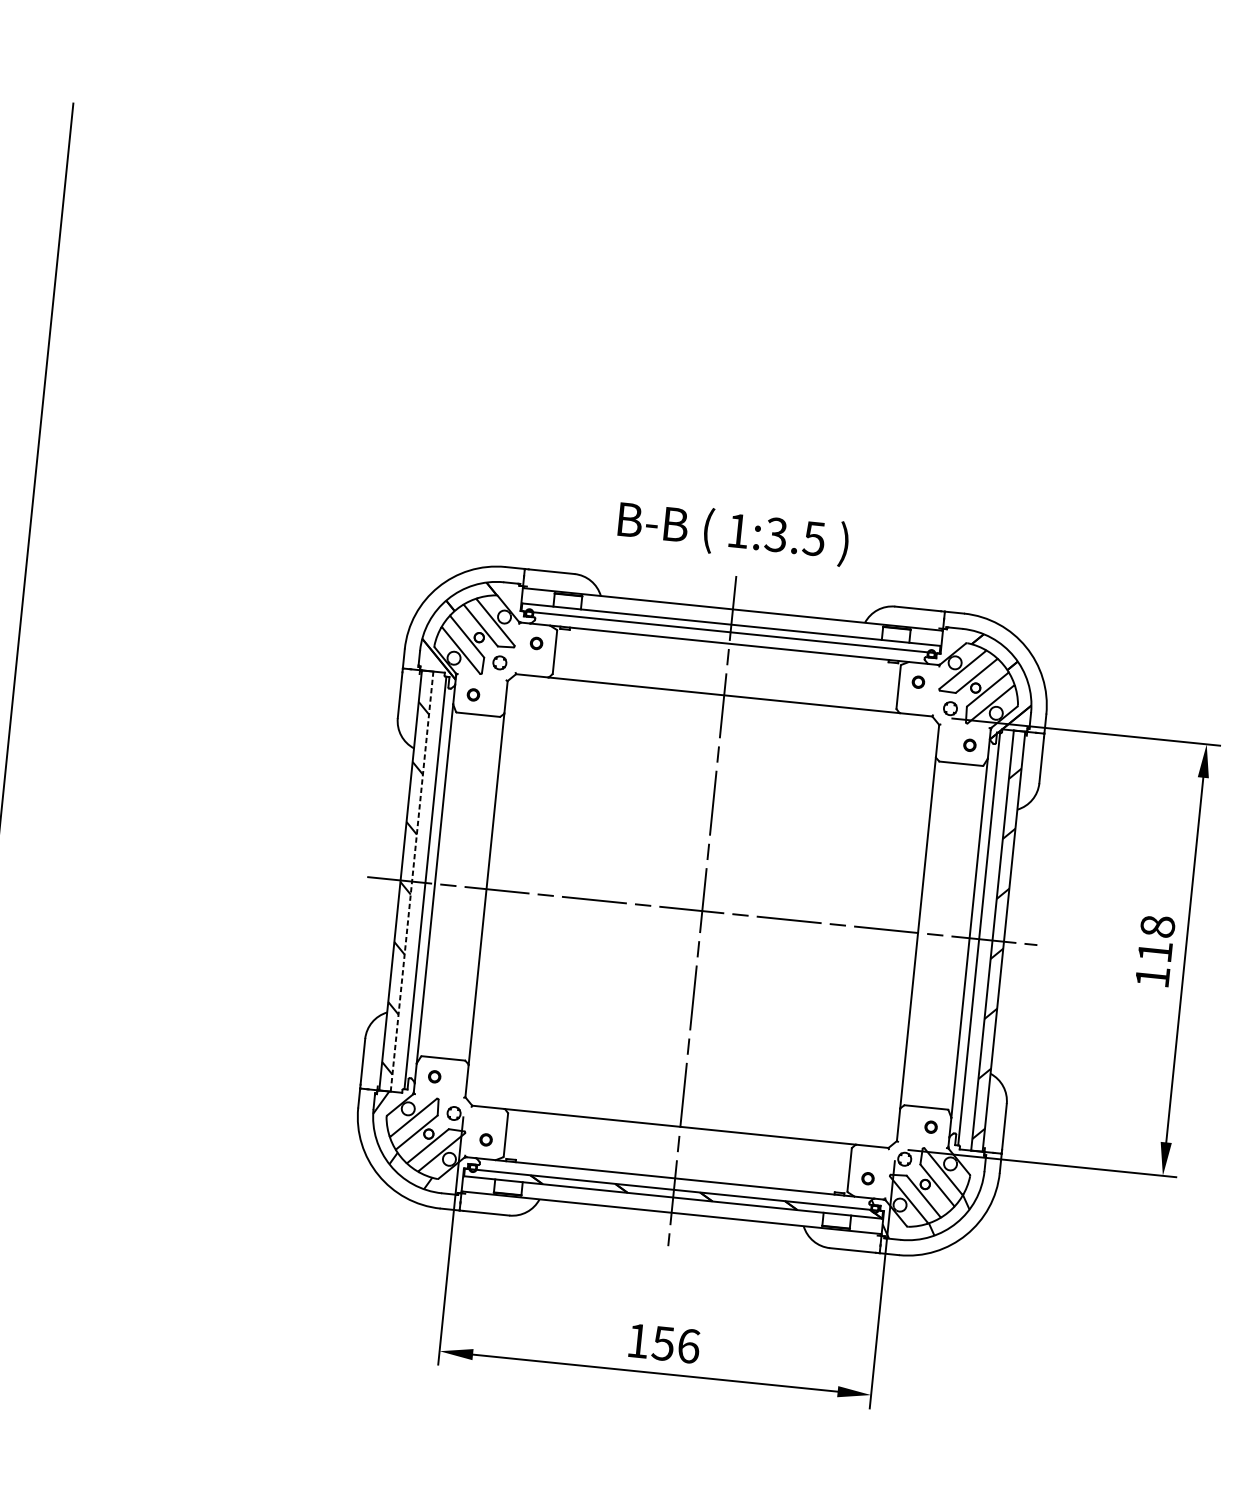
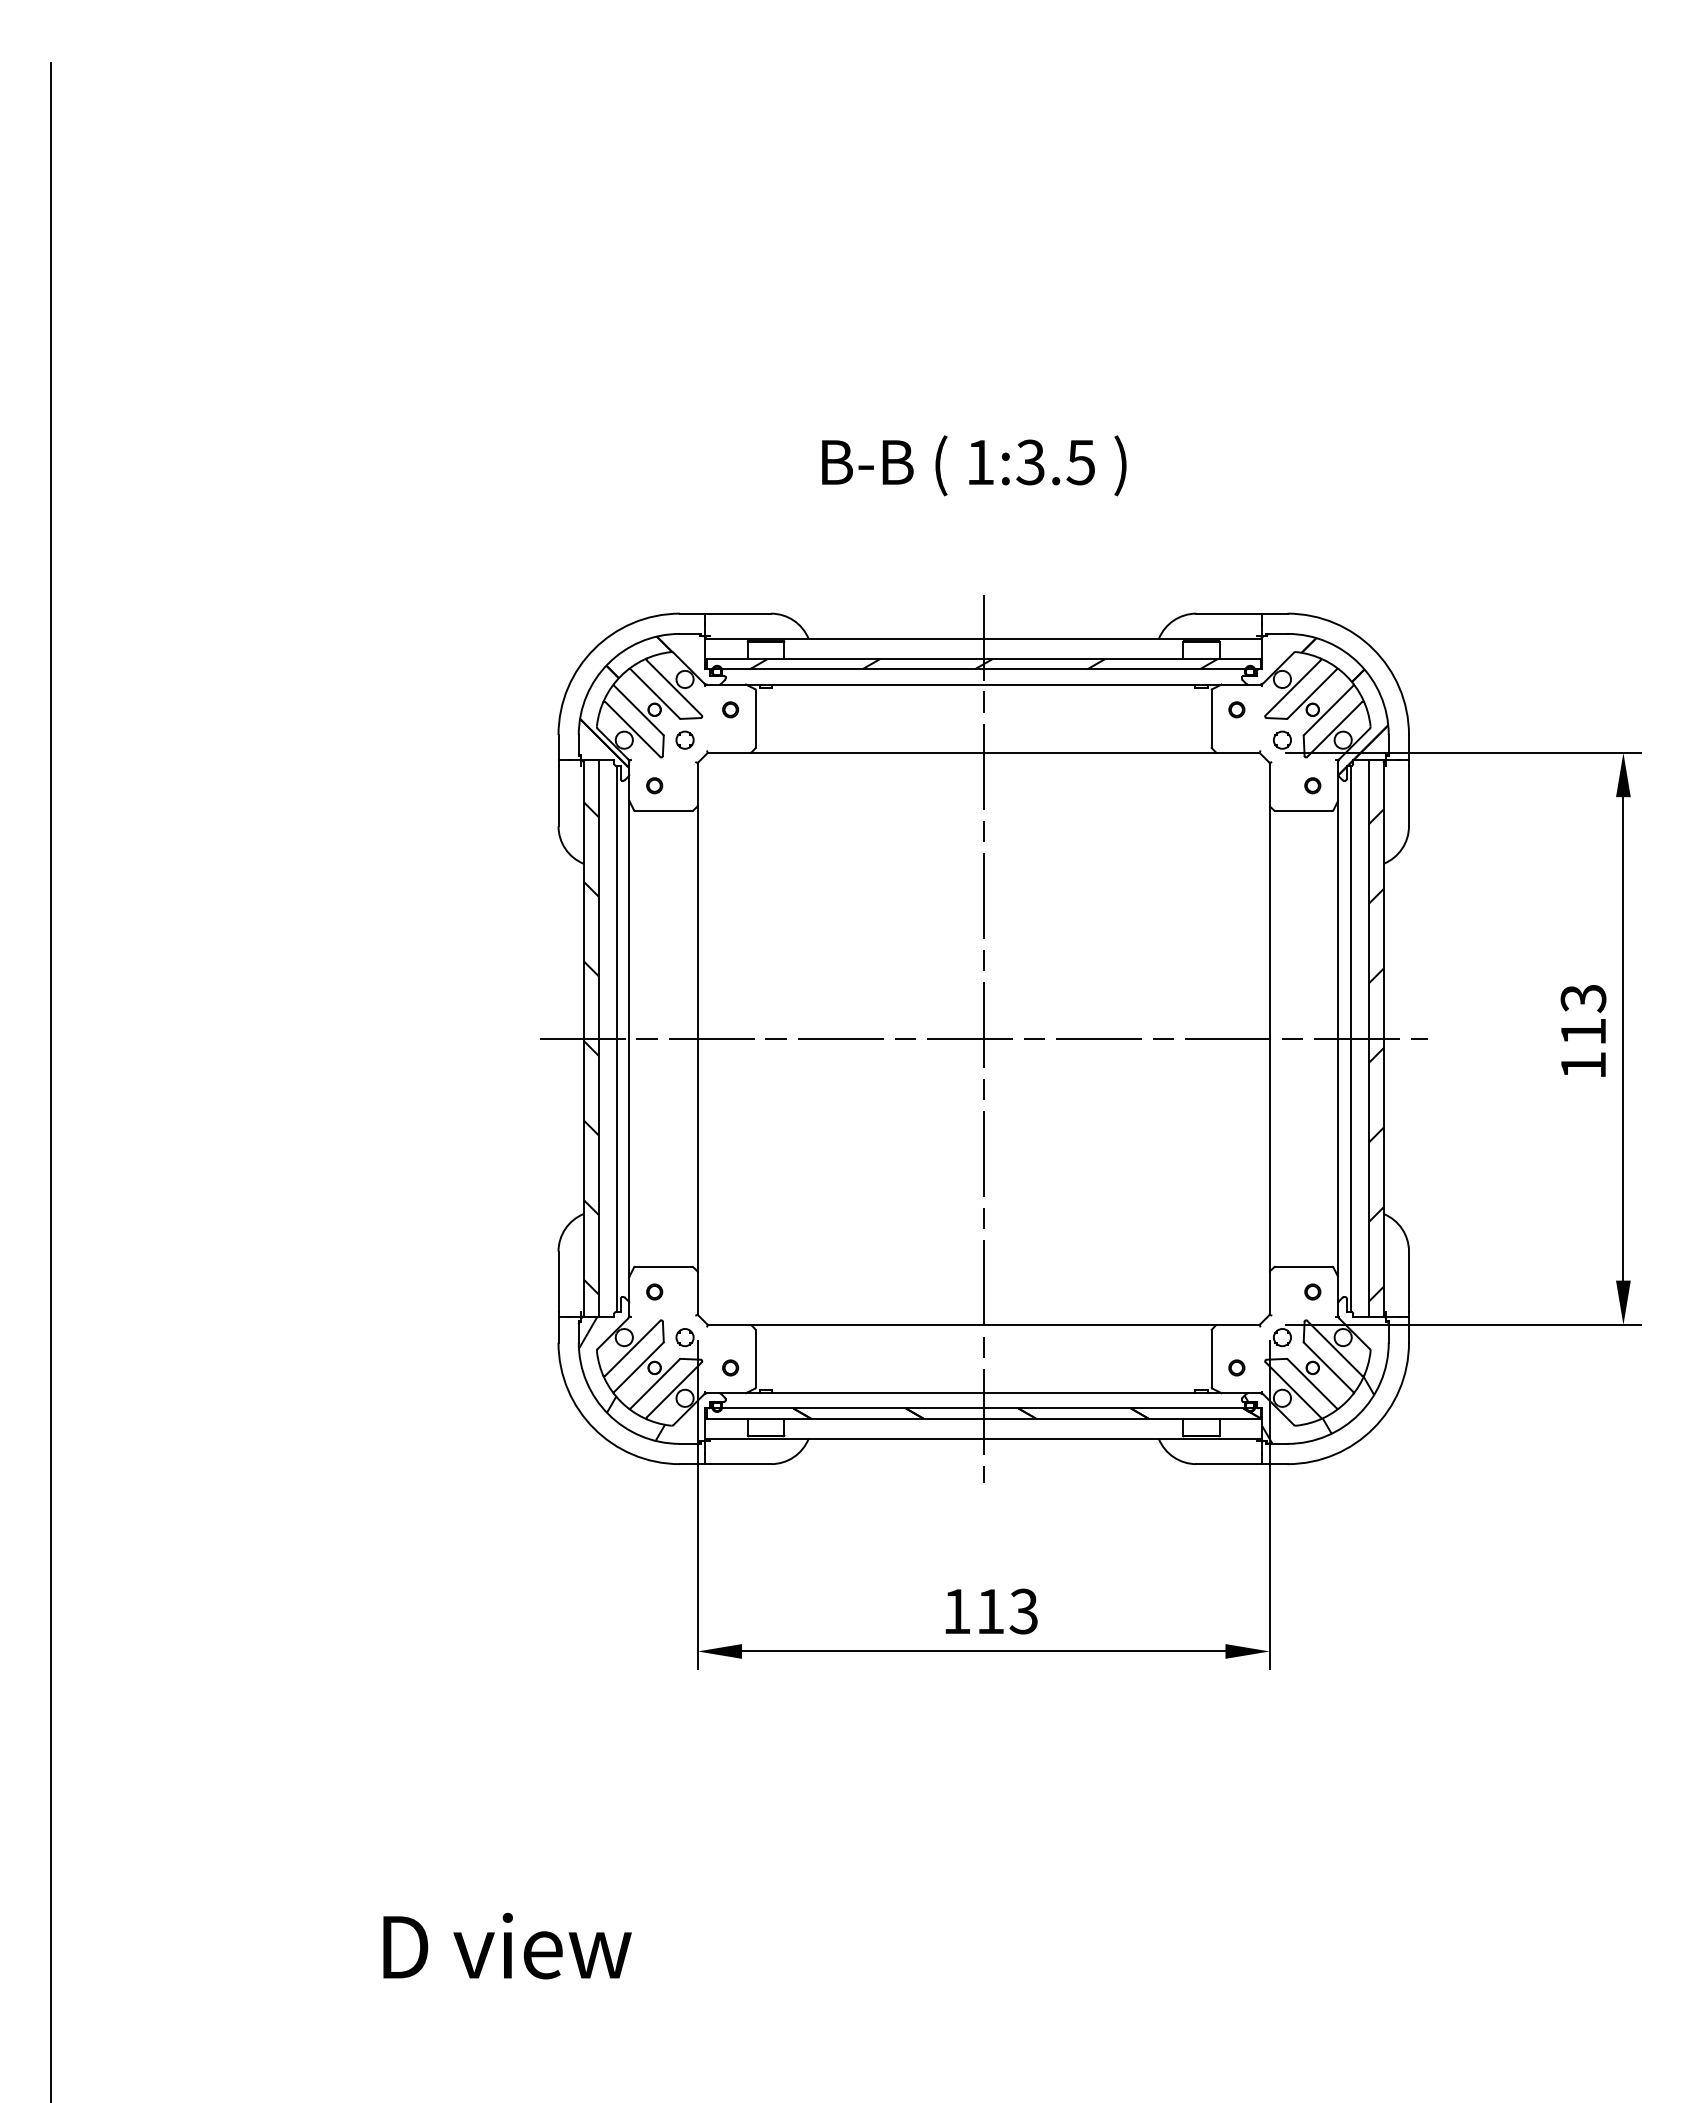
text: (733, 532) -> (974, 465), moved
hatch: (730, 628) -> (983, 664), added
line: (412, 881) -> (599, 1038), dashed -> solid
text: (1157, 926) -> (1583, 998), 118 -> 113
text: (675, 1344) -> (1006, 1611), 156 -> 113

